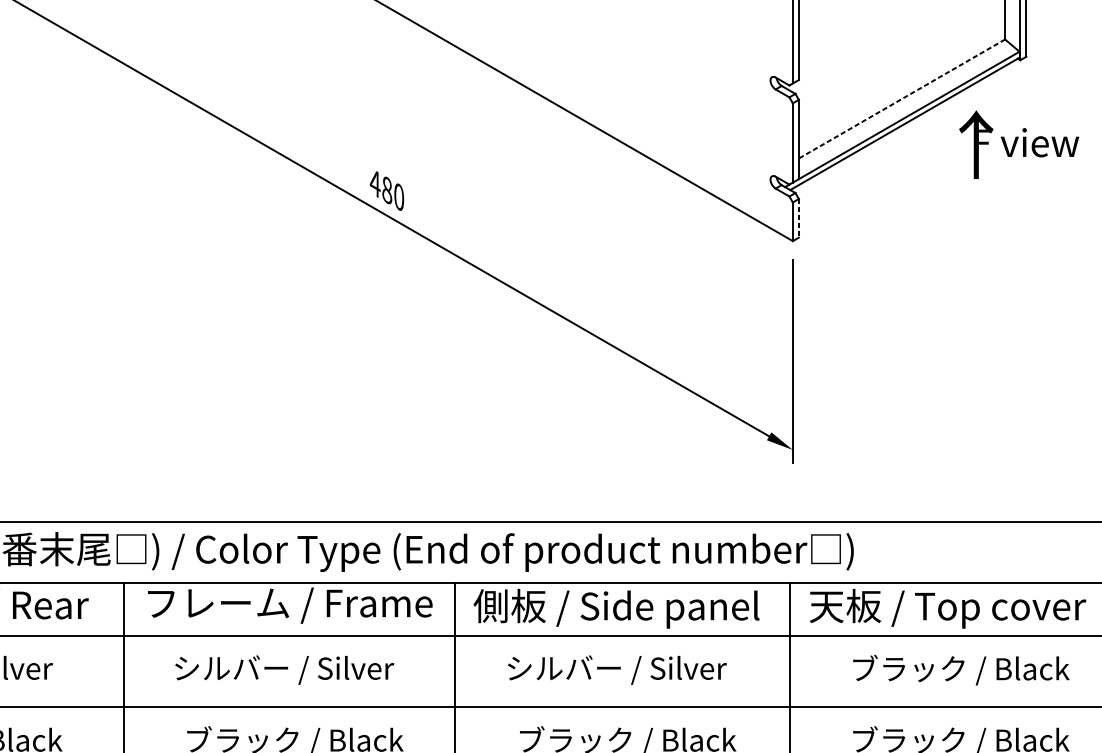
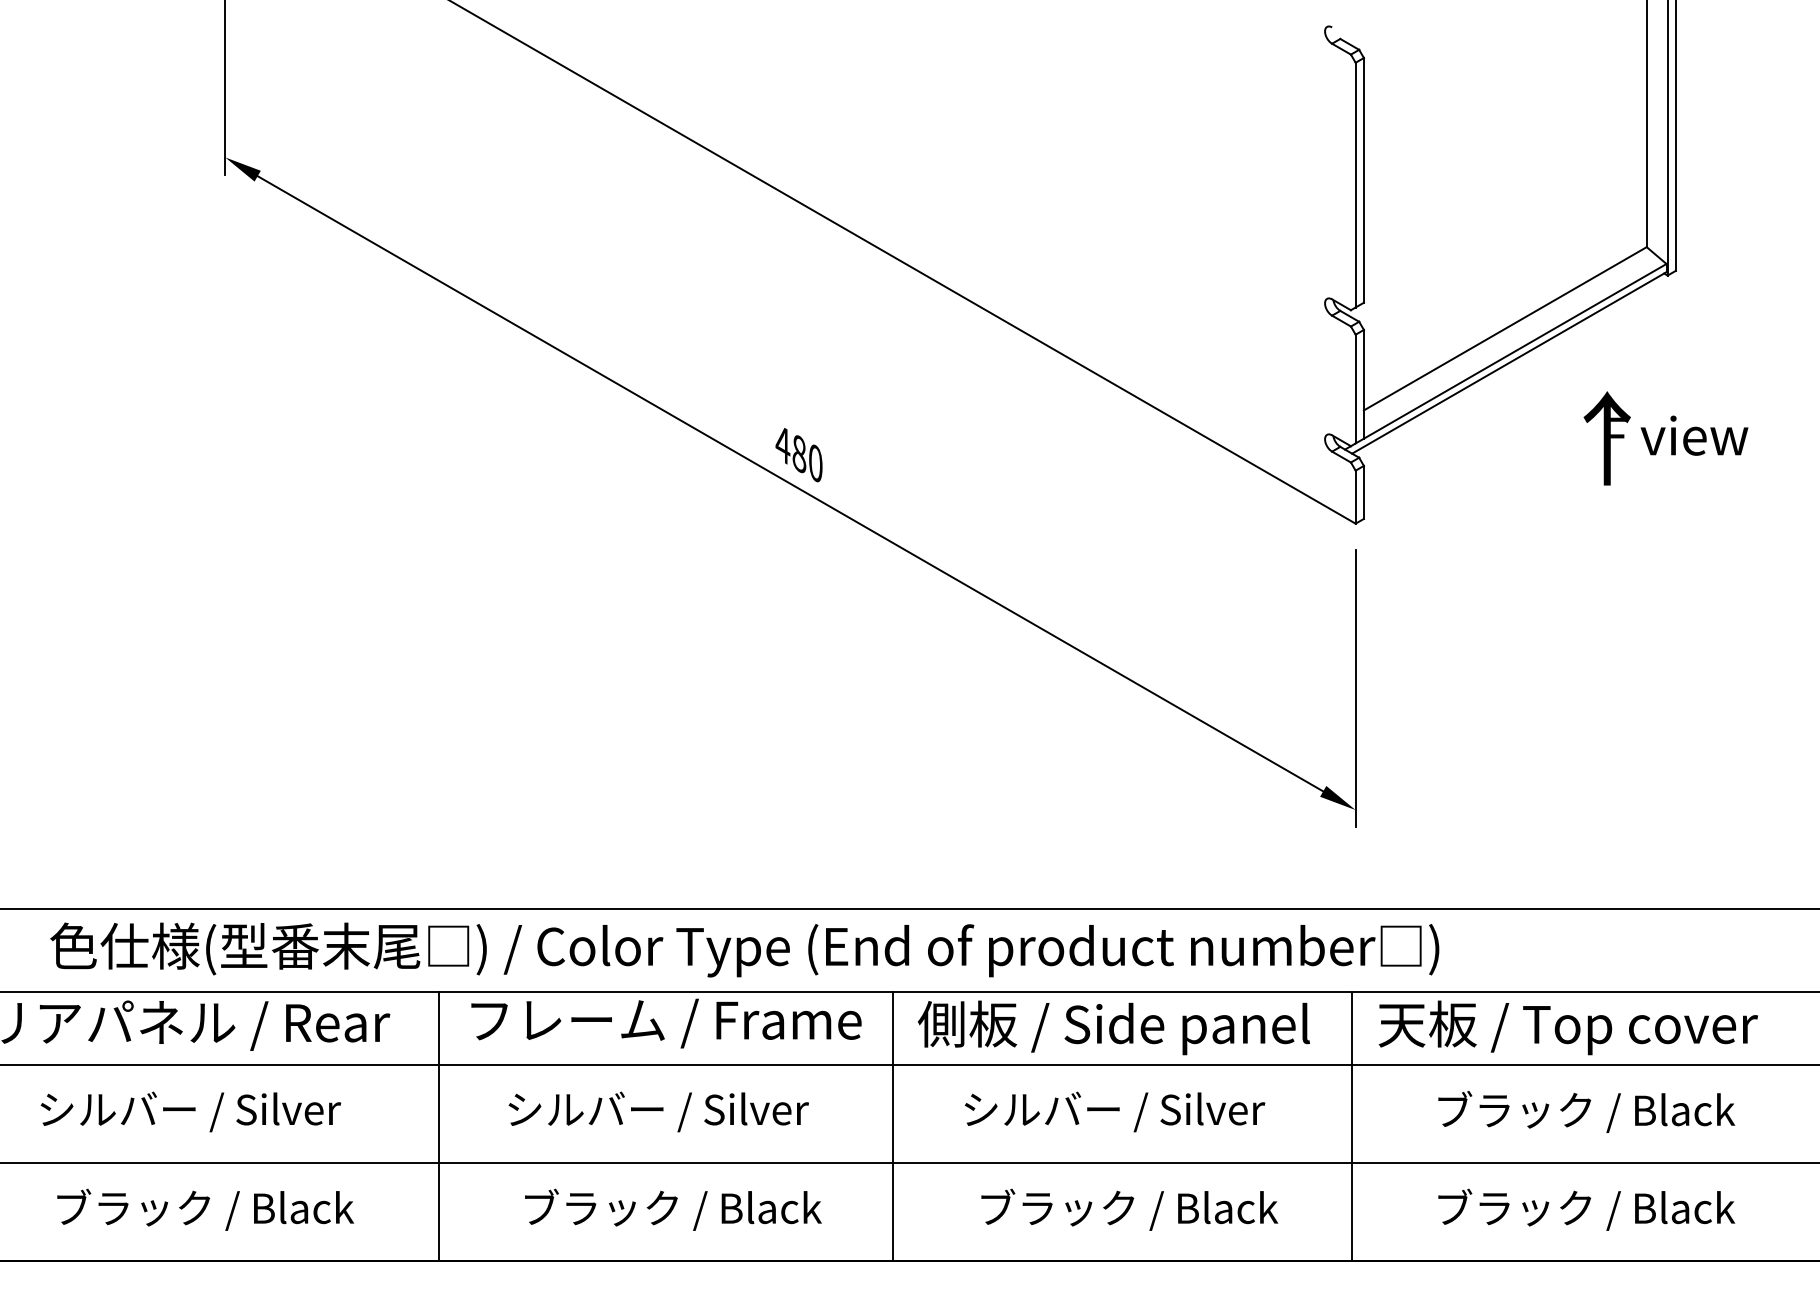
line: (901, 99) -> (1504, 329), dashed -> solid
text: (1018, 144) -> (1665, 438), moved
line: (798, 218) -> (1363, 492), dashed -> solid

